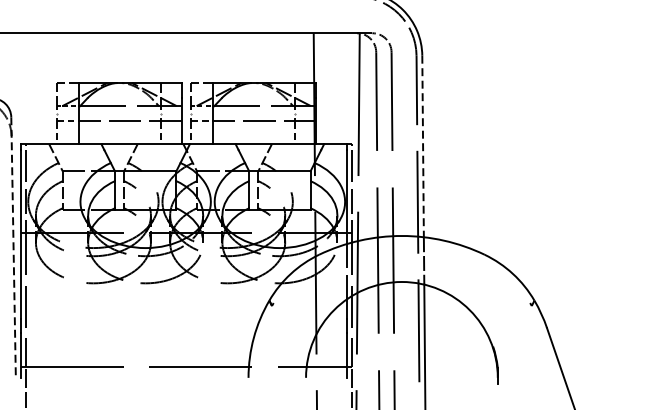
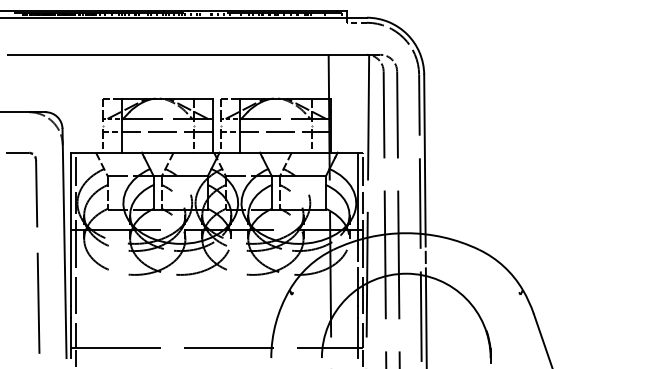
line: (422, 146) -> (424, 154), dashed -> solid
line: (13, 247) -> (64, 243), dashed -> solid

